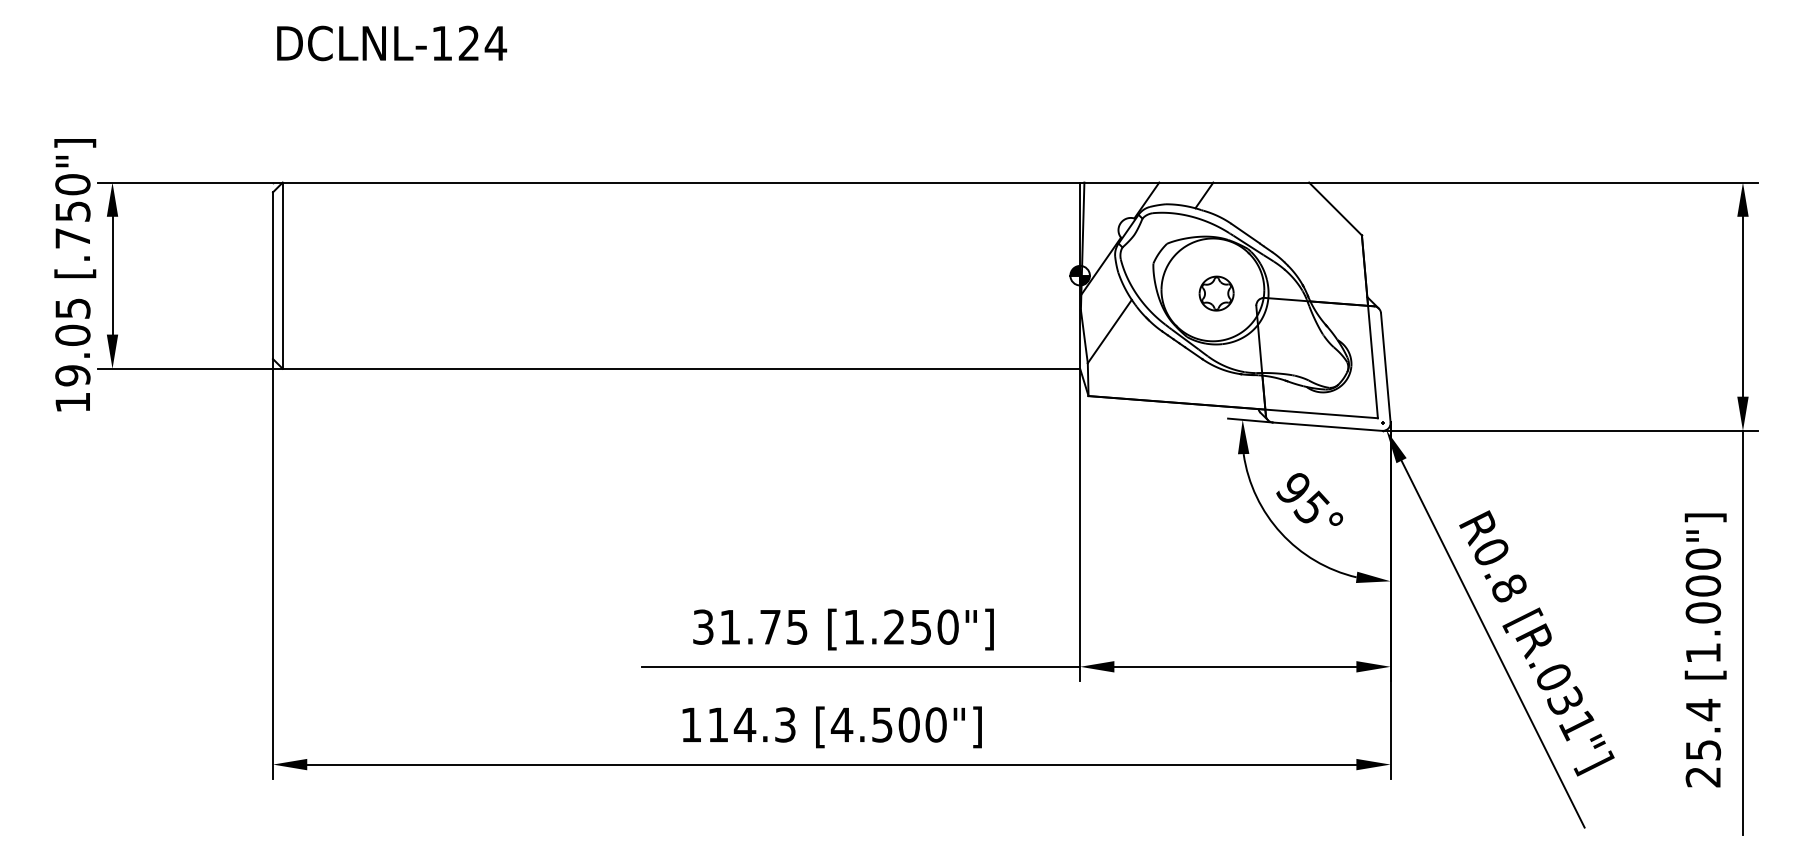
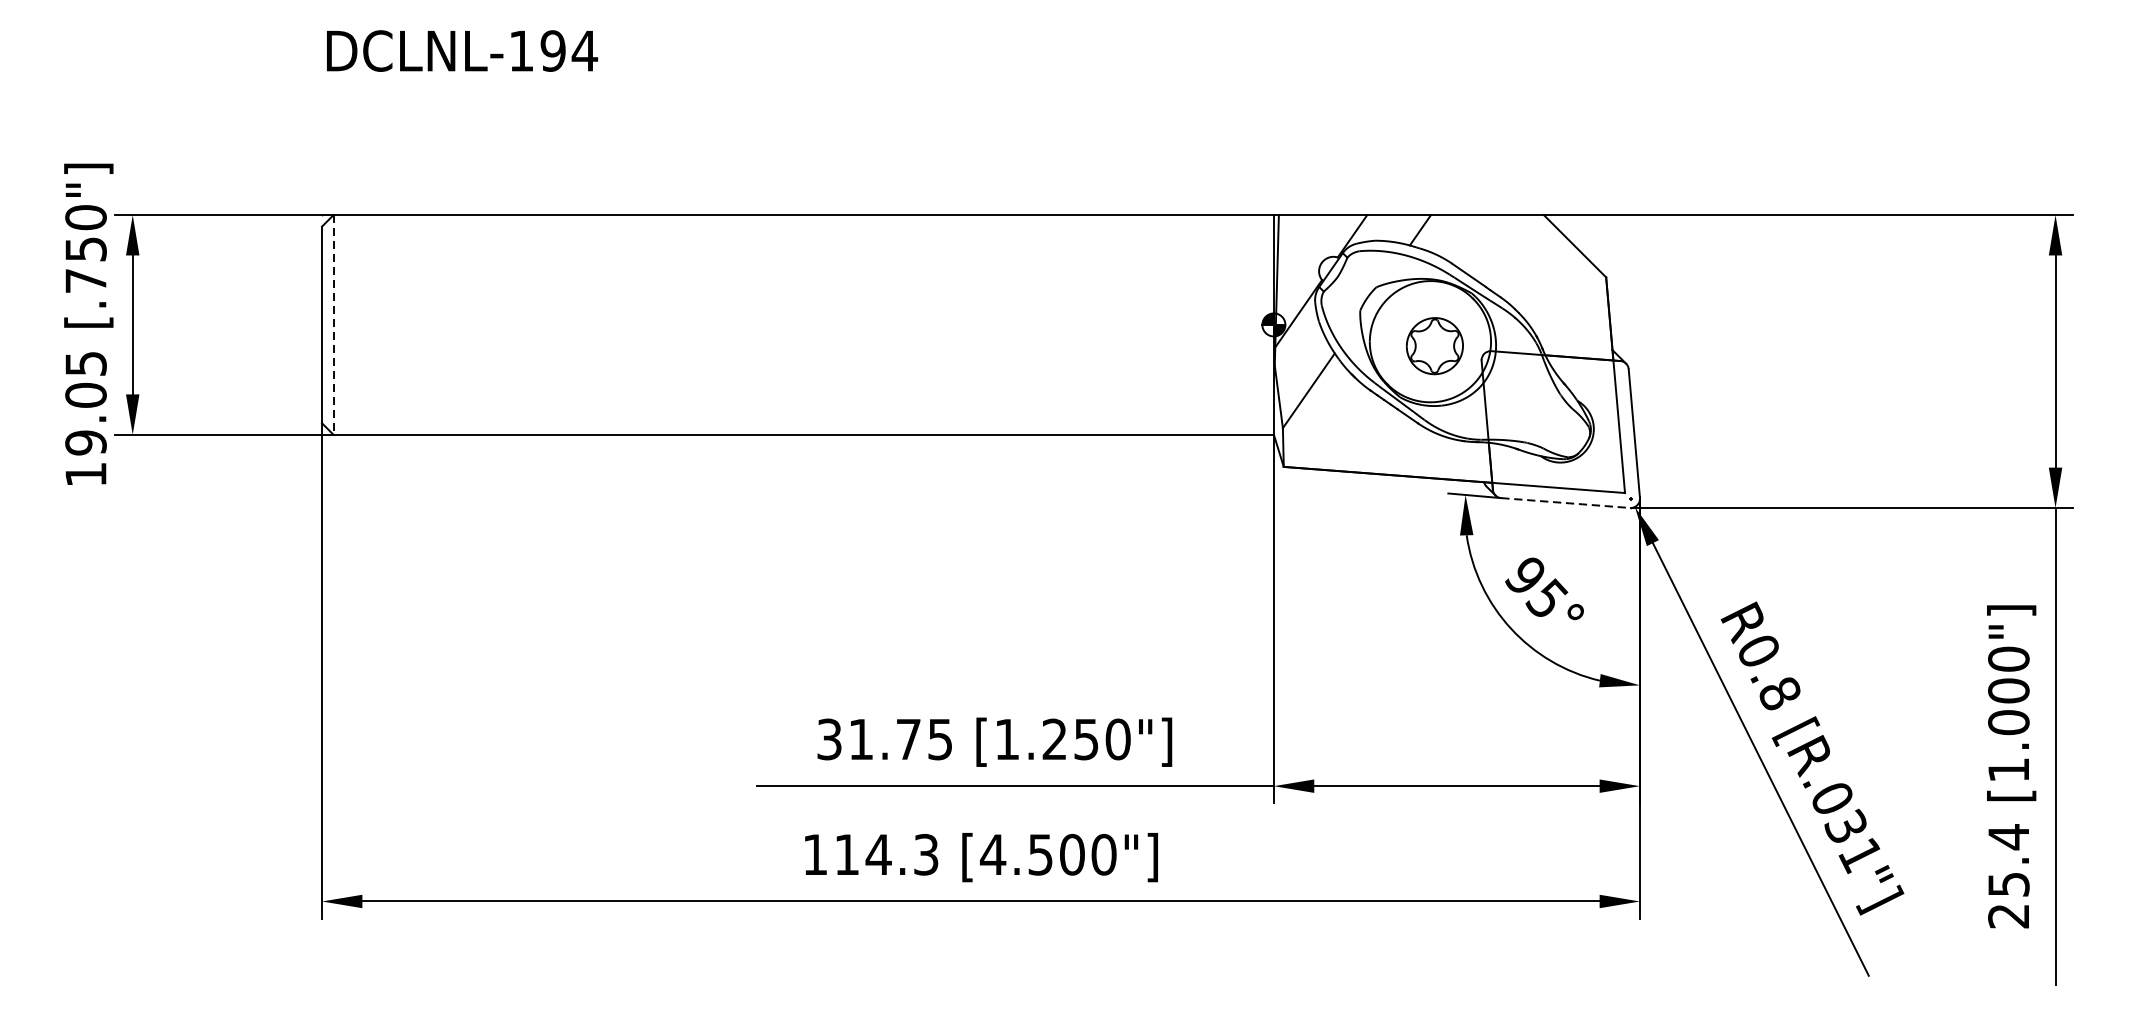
text: (468, 43) -> (552, 51), DCLNL-124 -> DCLNL-194
line: (282, 276) -> (333, 325), solid -> dashed
part: (1216, 293) -> (1434, 345), size x1.4
line: (1327, 426) -> (1565, 502), solid -> dashed

